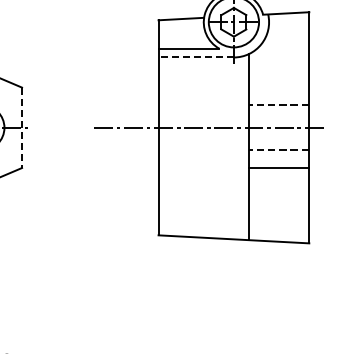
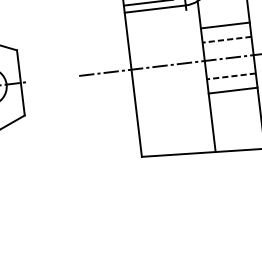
line: (196, 57) -> (155, 9), dashed -> solid
line: (279, 87) -> (225, 25), added
line: (22, 128) -> (21, 83), dashed -> solid

